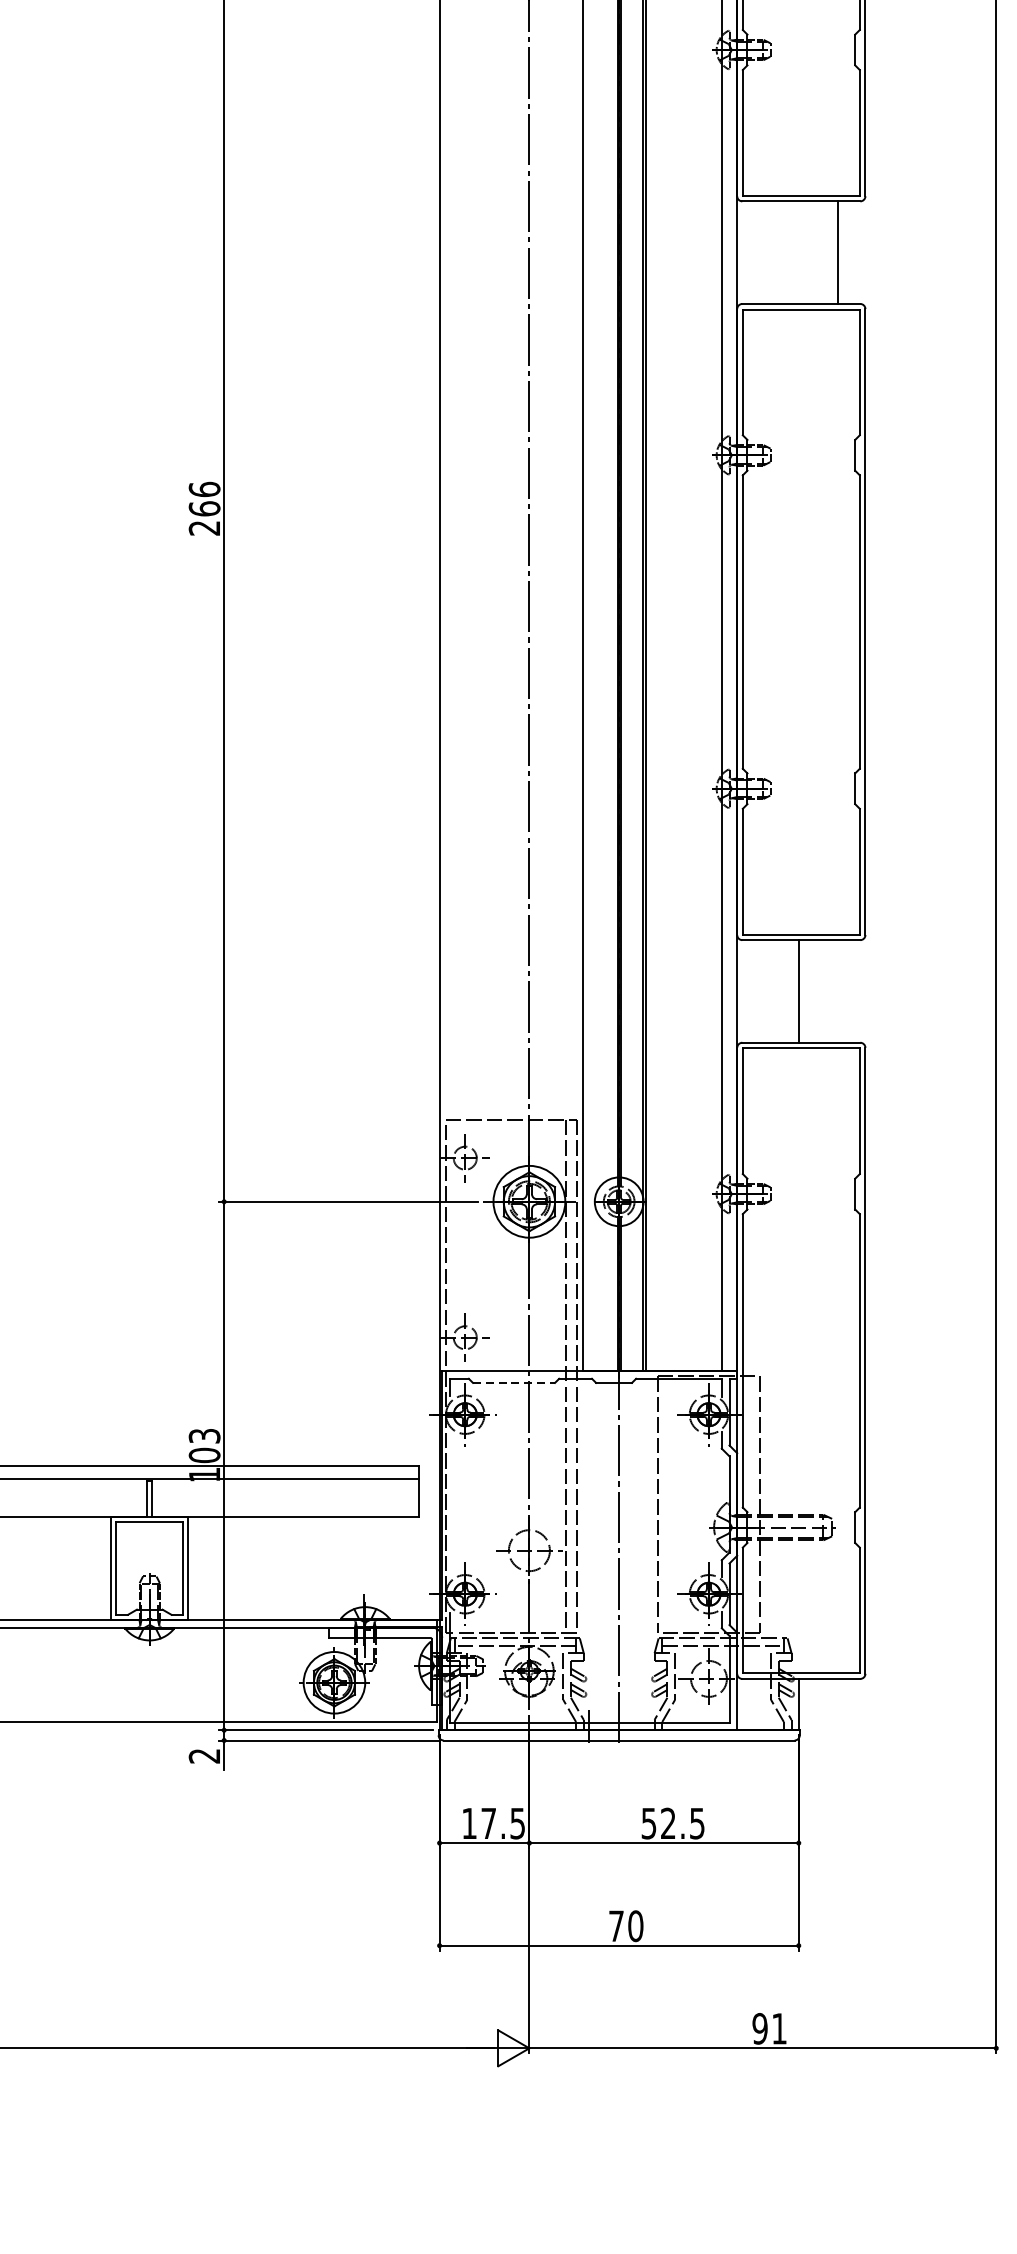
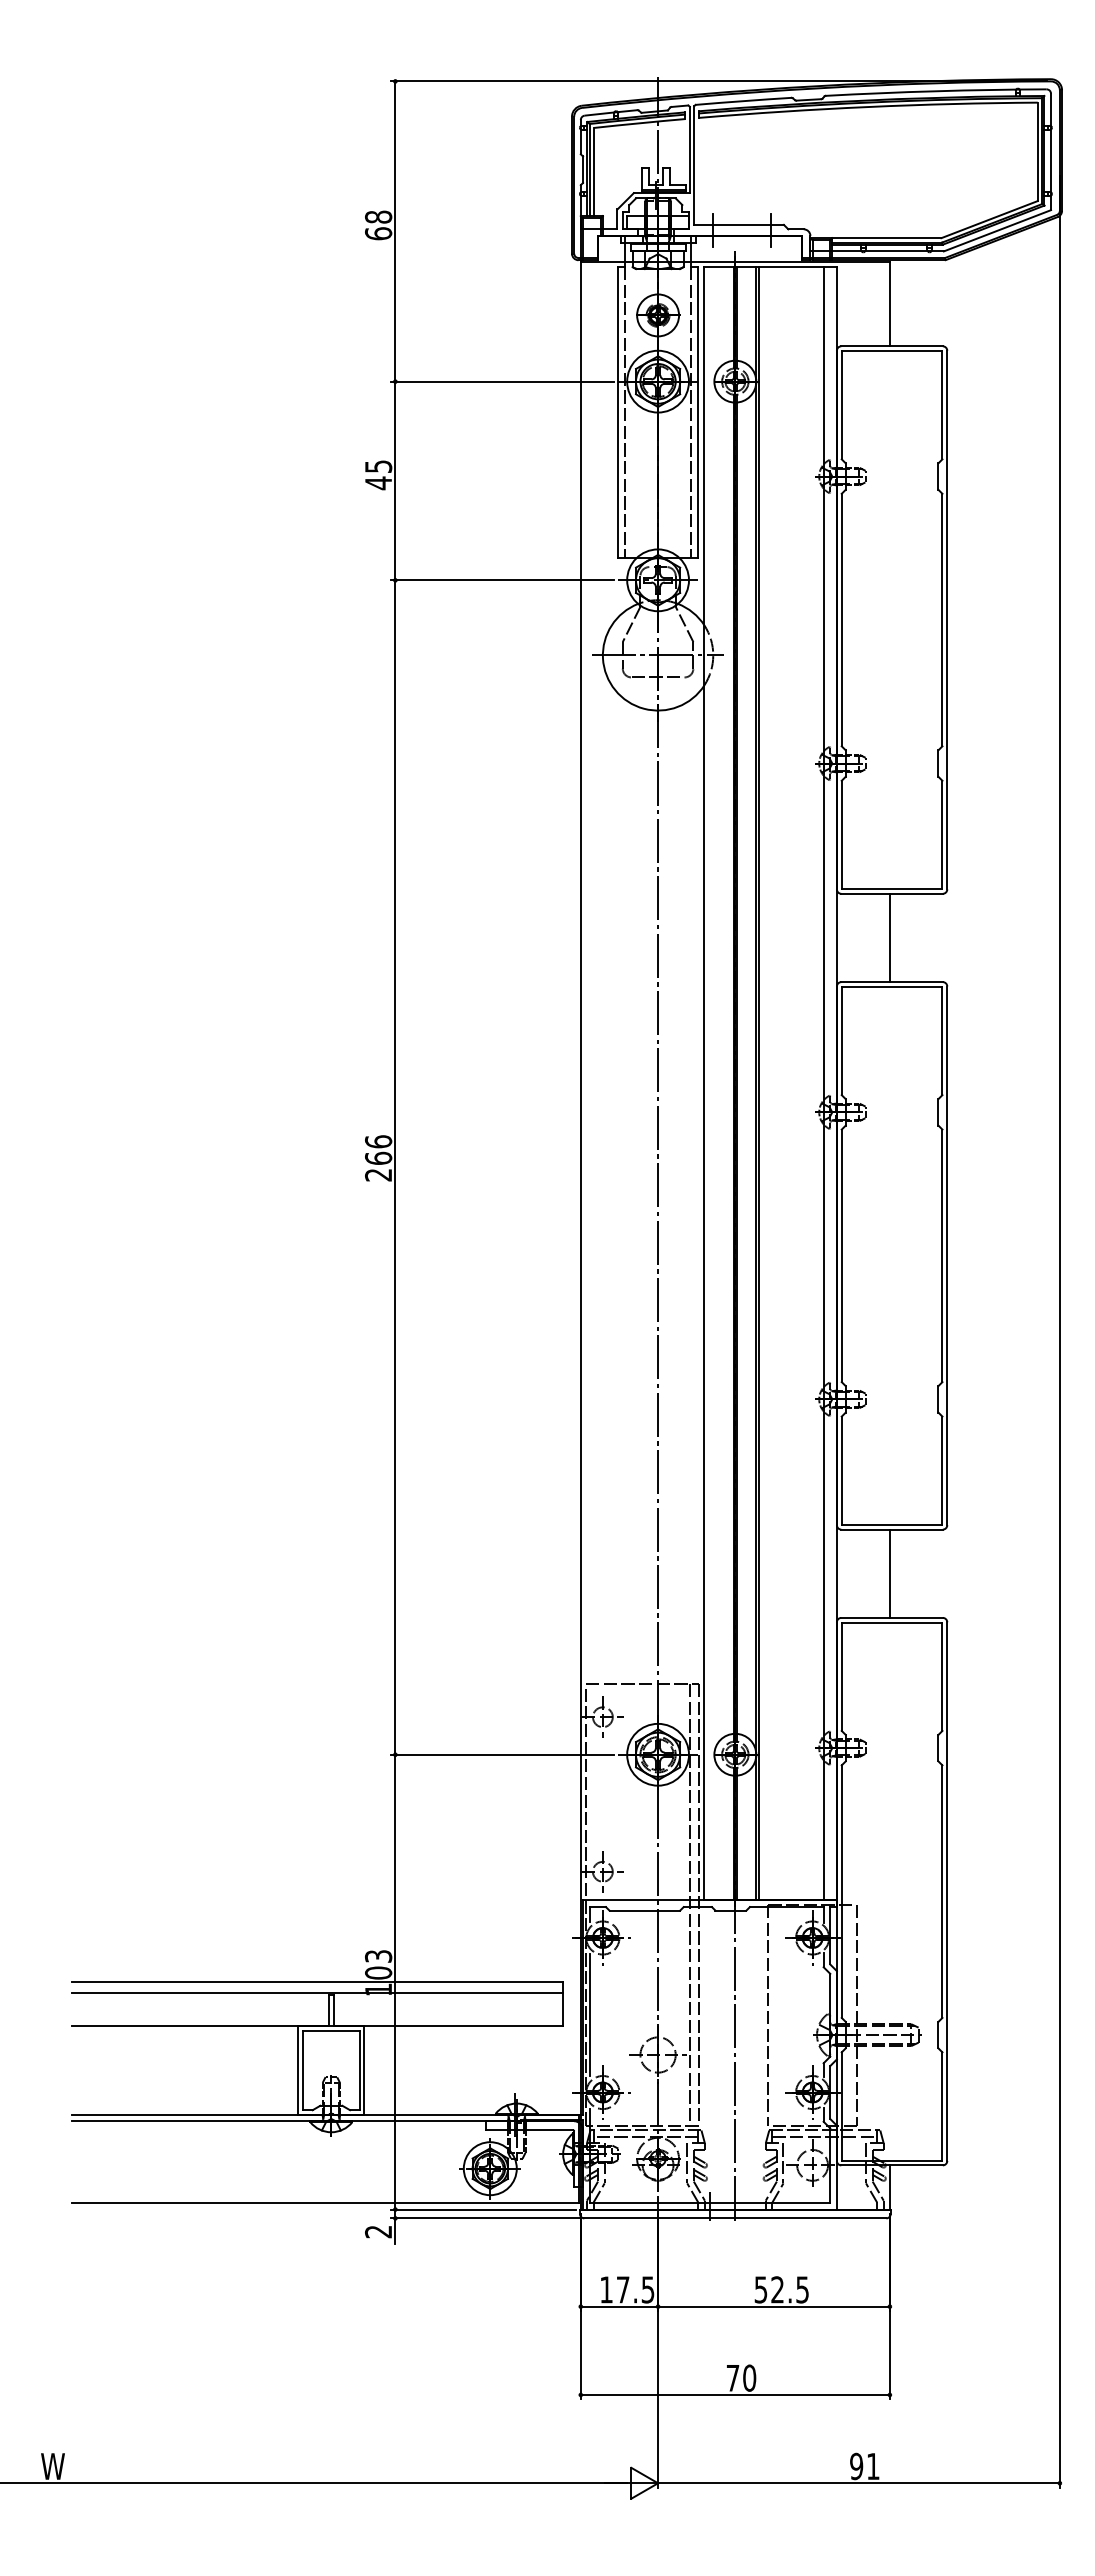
line: (837, 252) -> (889, 937), moved
line: (514, 1382) -> (645, 1910), dashed -> solid
line: (449, 1504) -> (589, 2015), added

